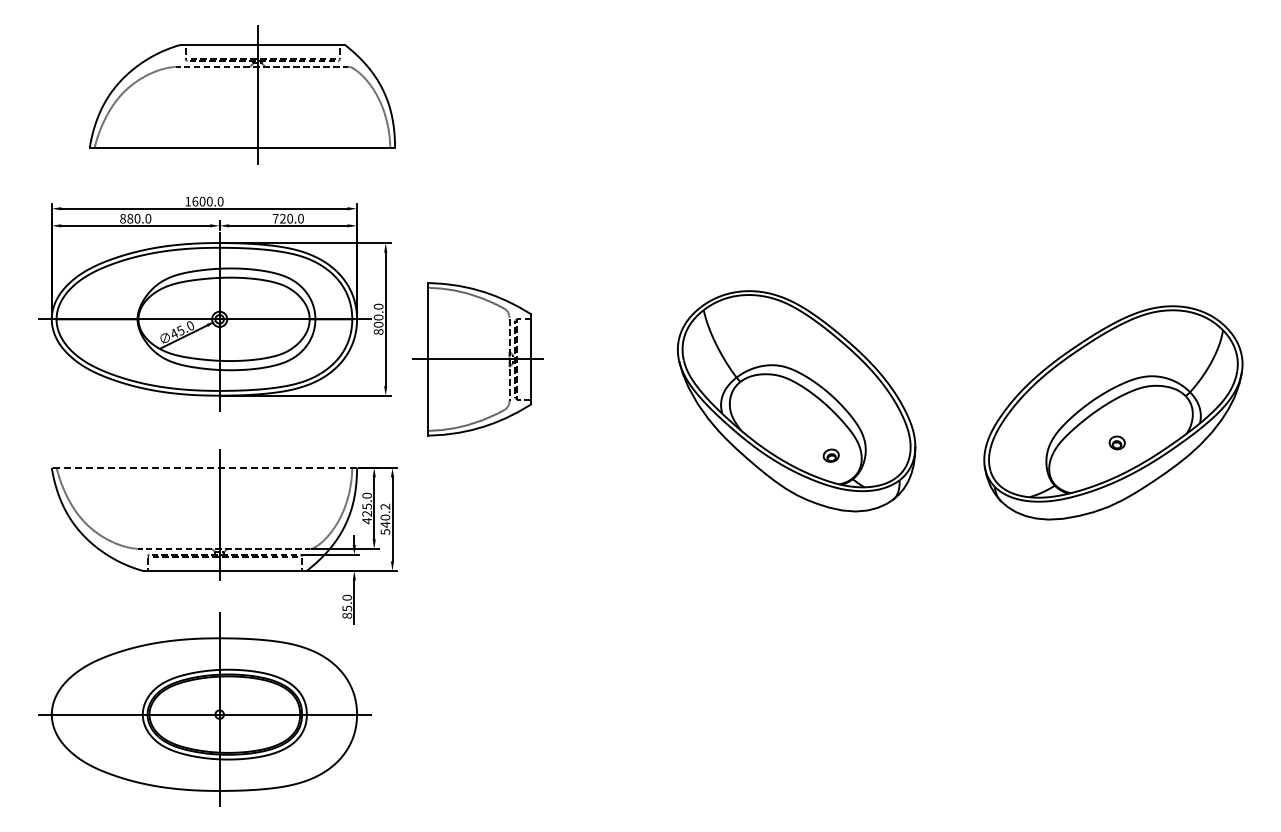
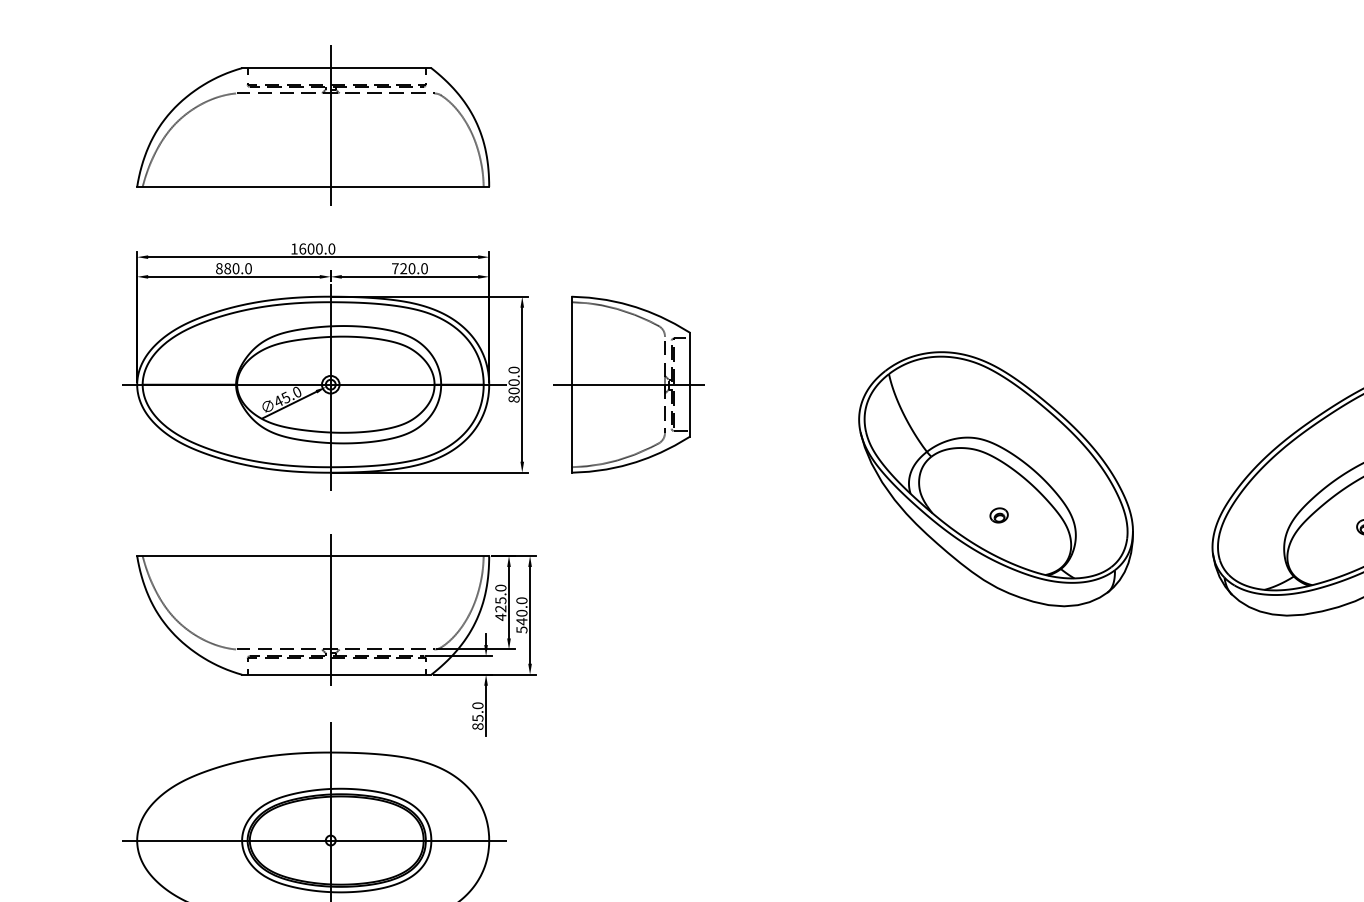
part: (242, 94) -> (313, 125), moved
part: (477, 359) -> (628, 384), moved
part: (830, 455) -> (998, 515), moved
line: (204, 467) -> (313, 555), dashed -> solid
text: (385, 506) -> (522, 600), 540.2 -> 540.0

